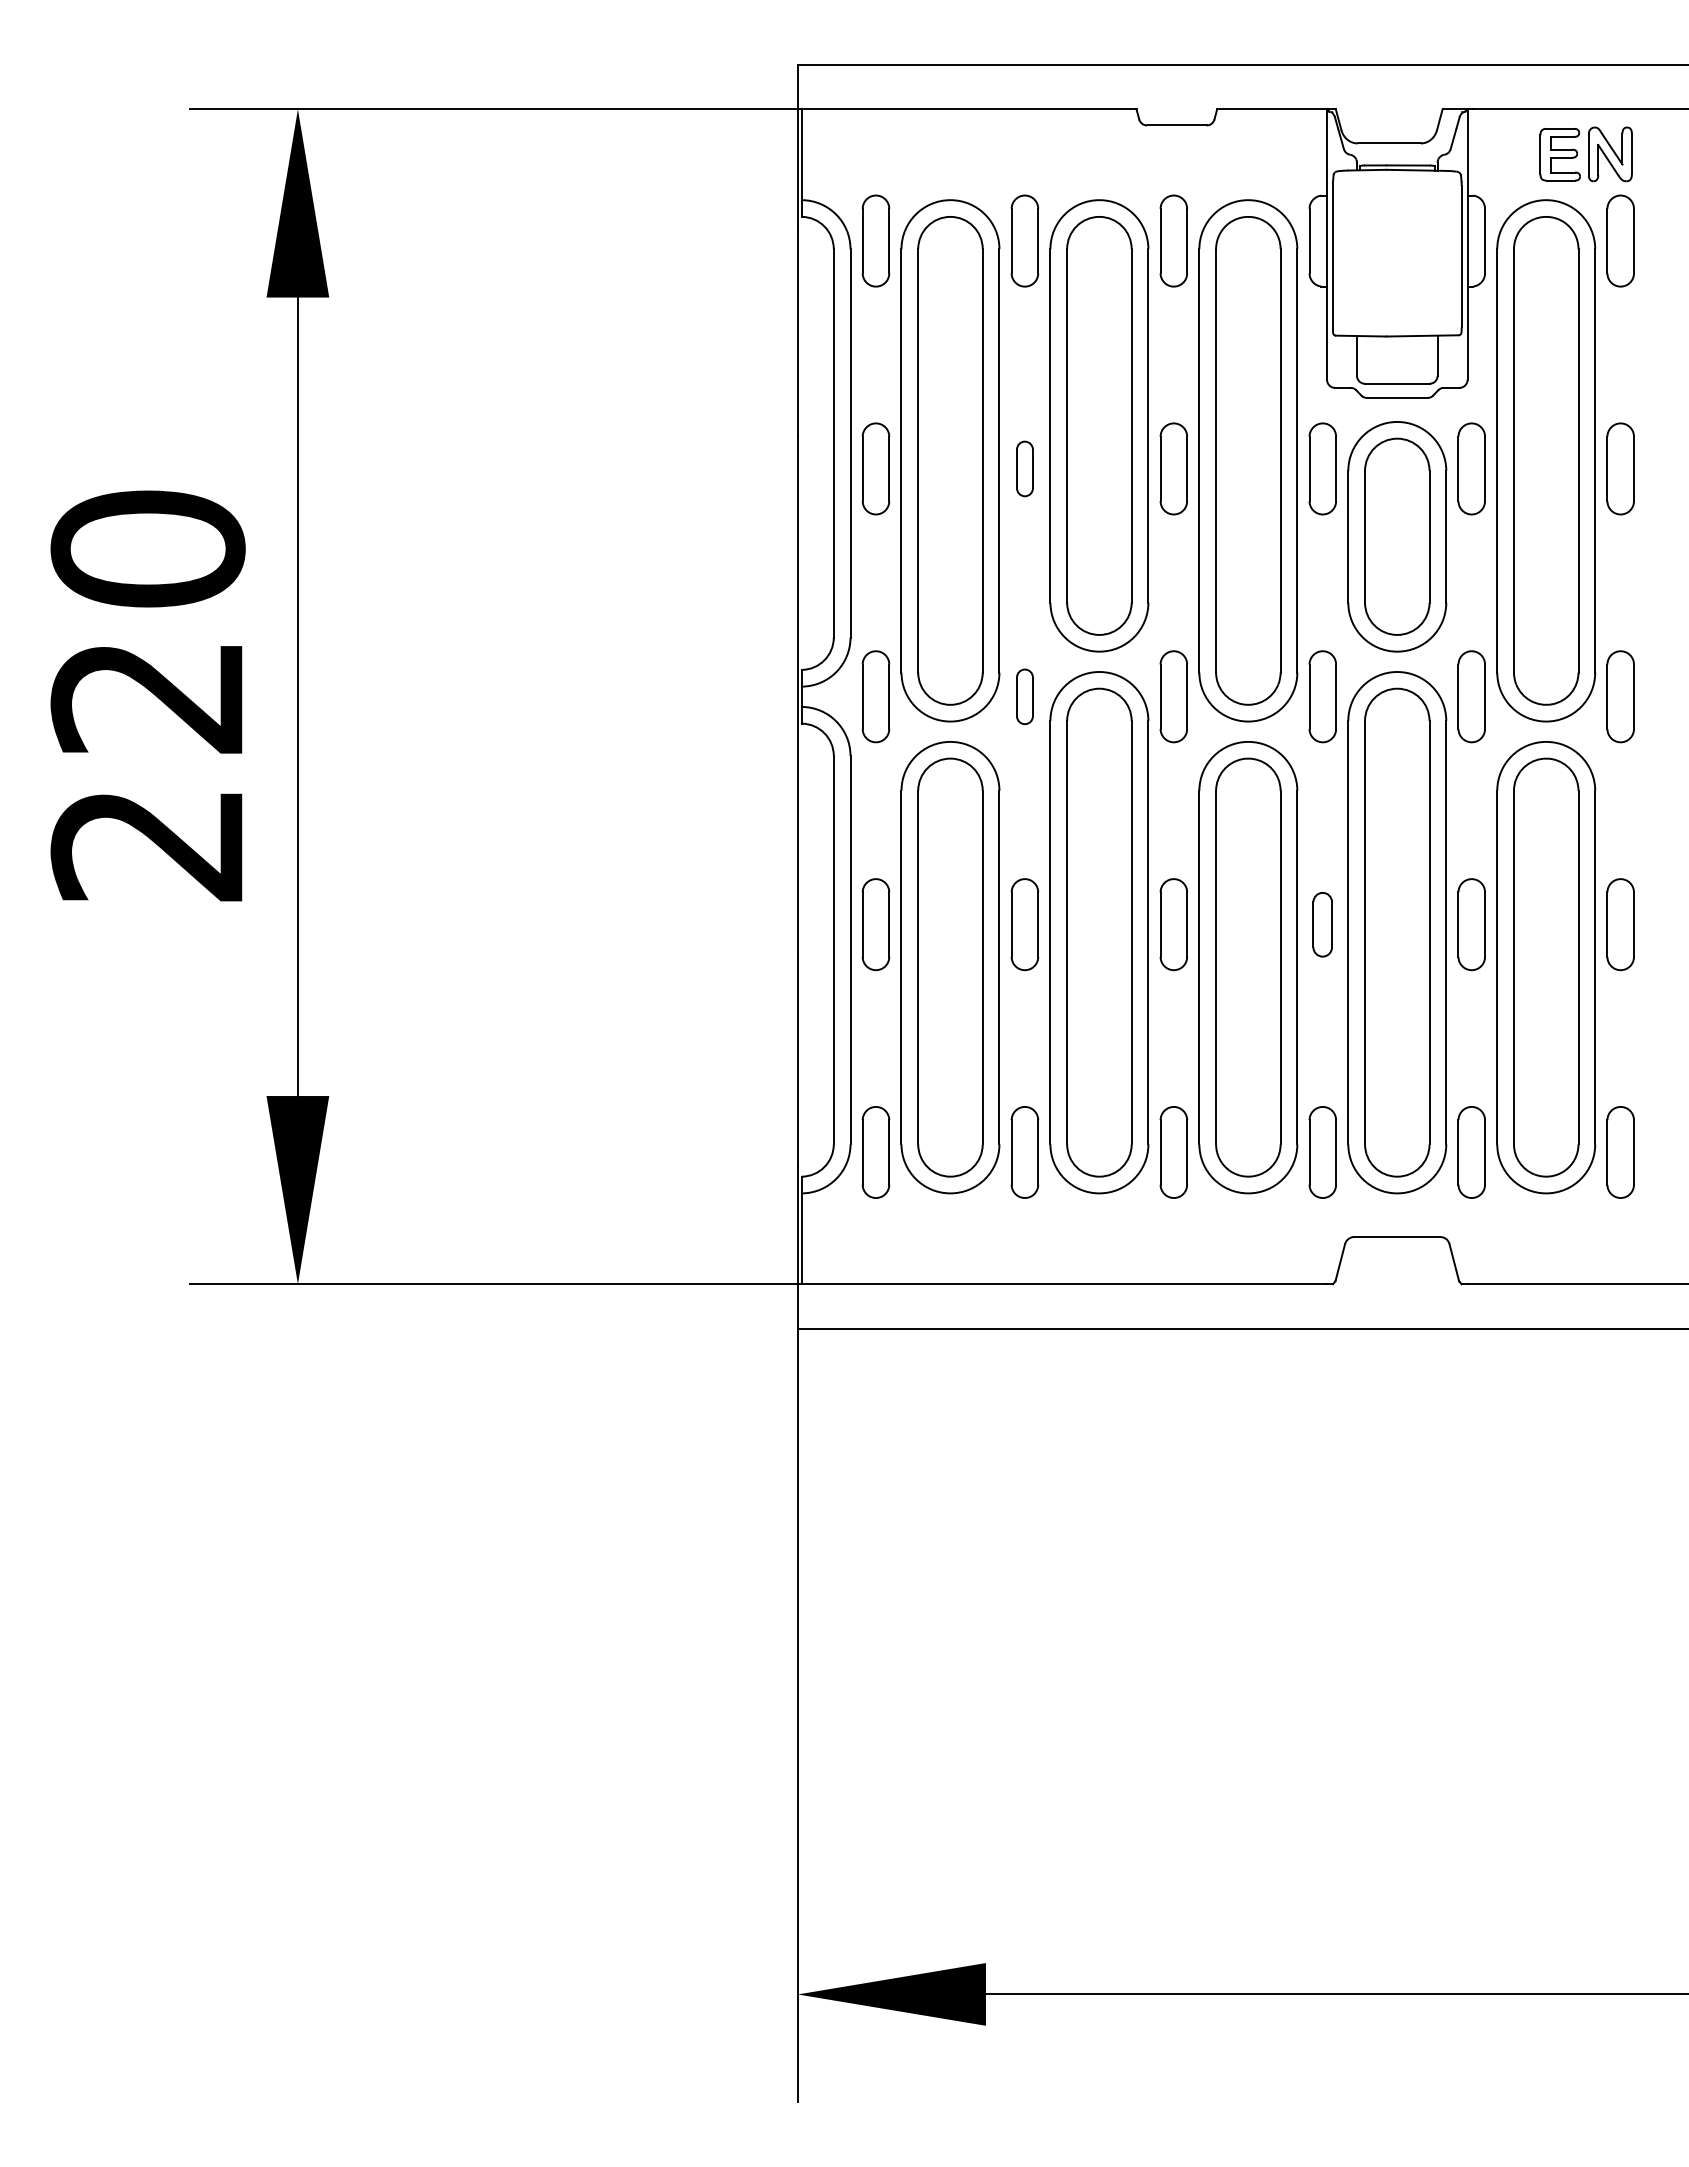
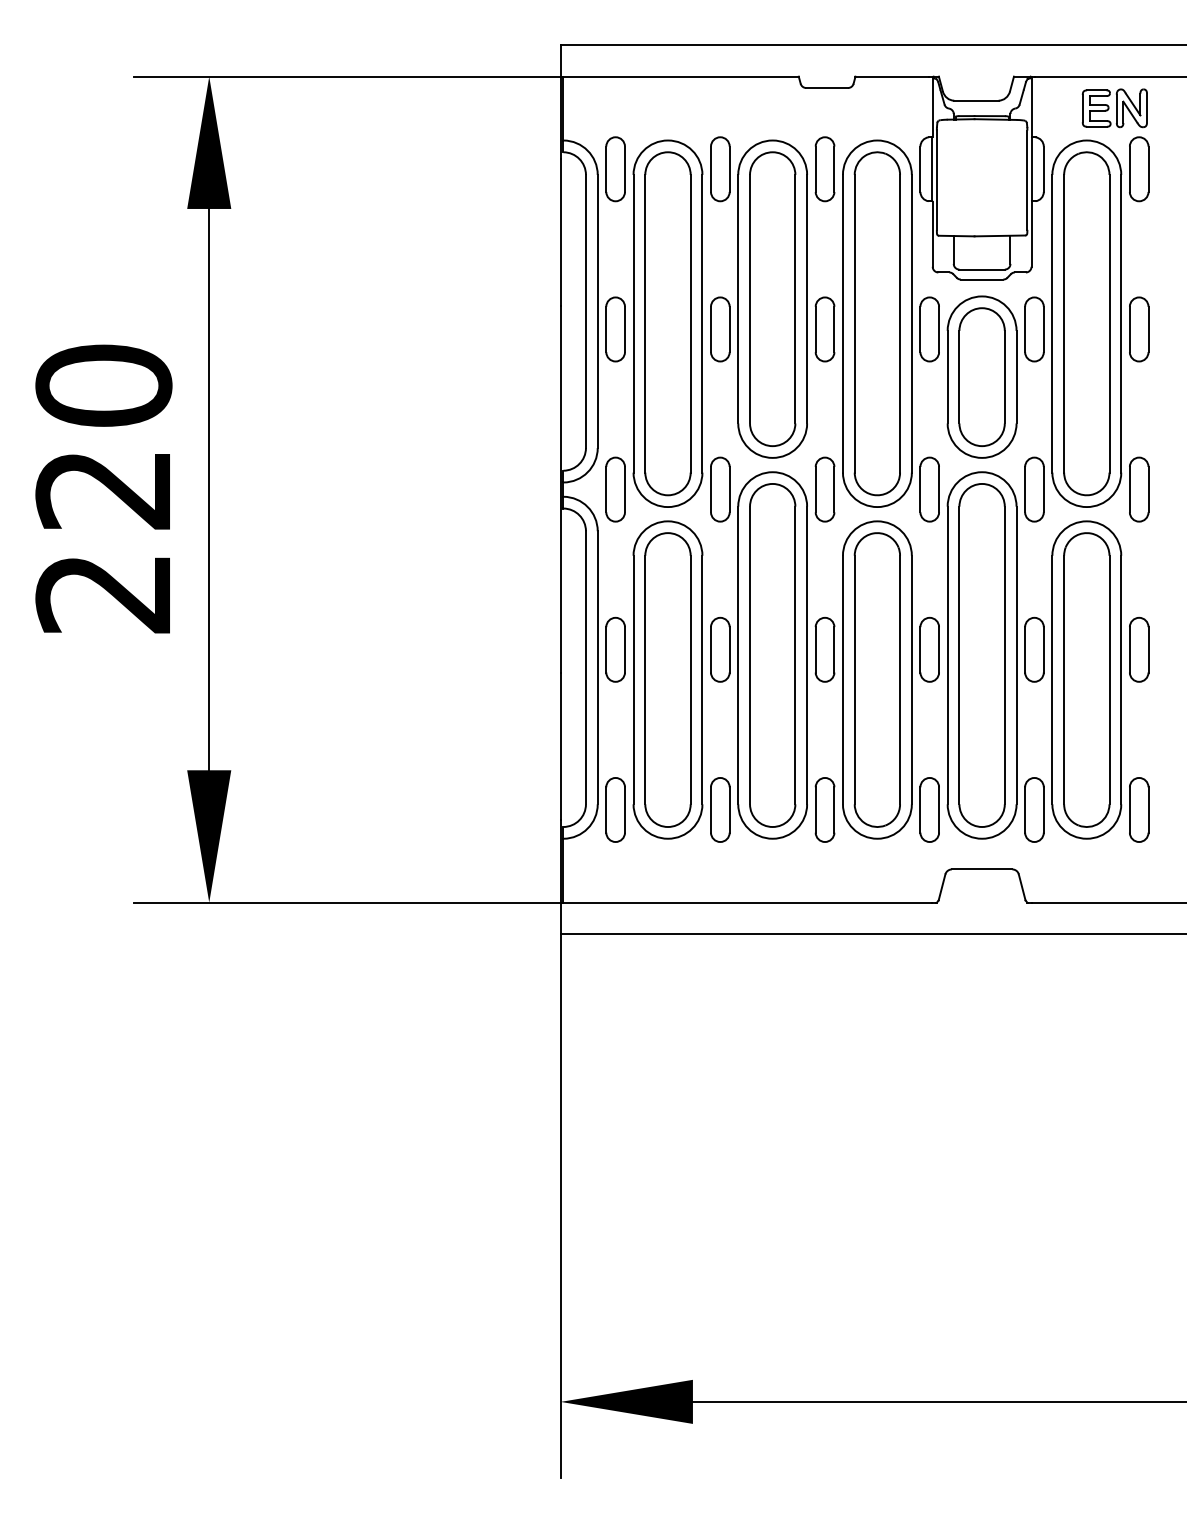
part: (1024, 468) -> (720, 329), size x1.67
part: (1024, 696) -> (720, 489), size x1.67
part: (1322, 924) -> (929, 649), size x1.43

